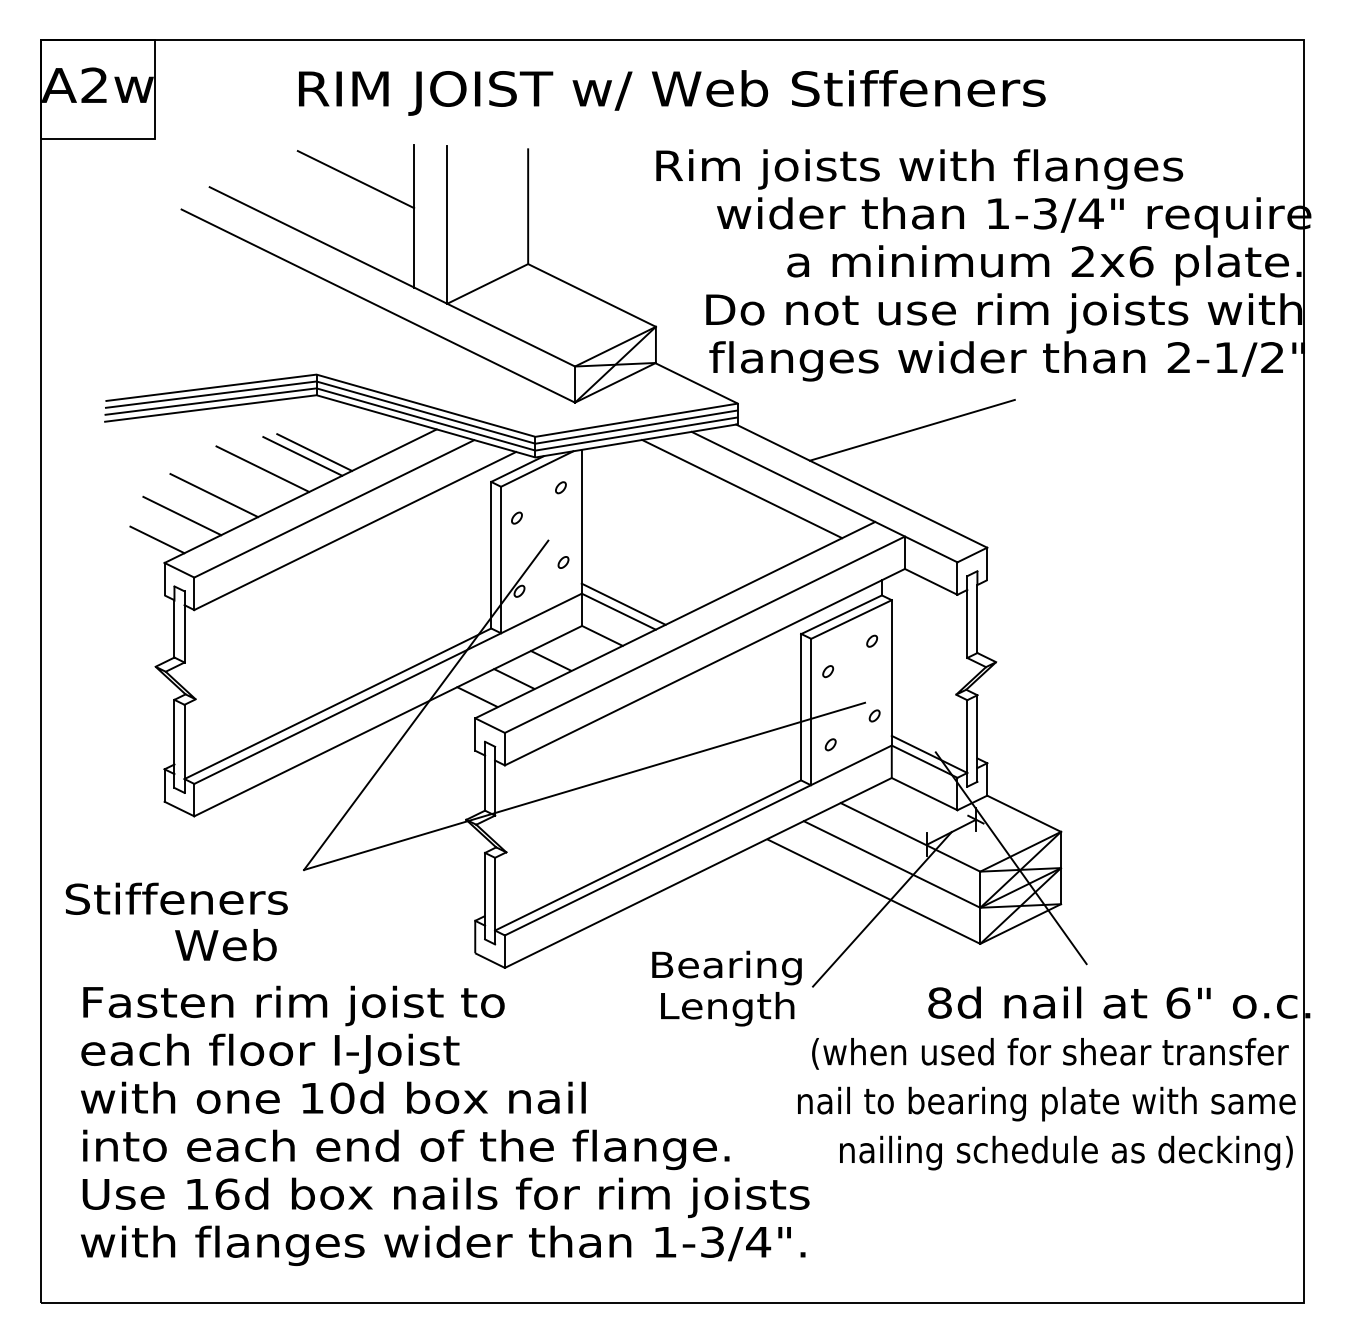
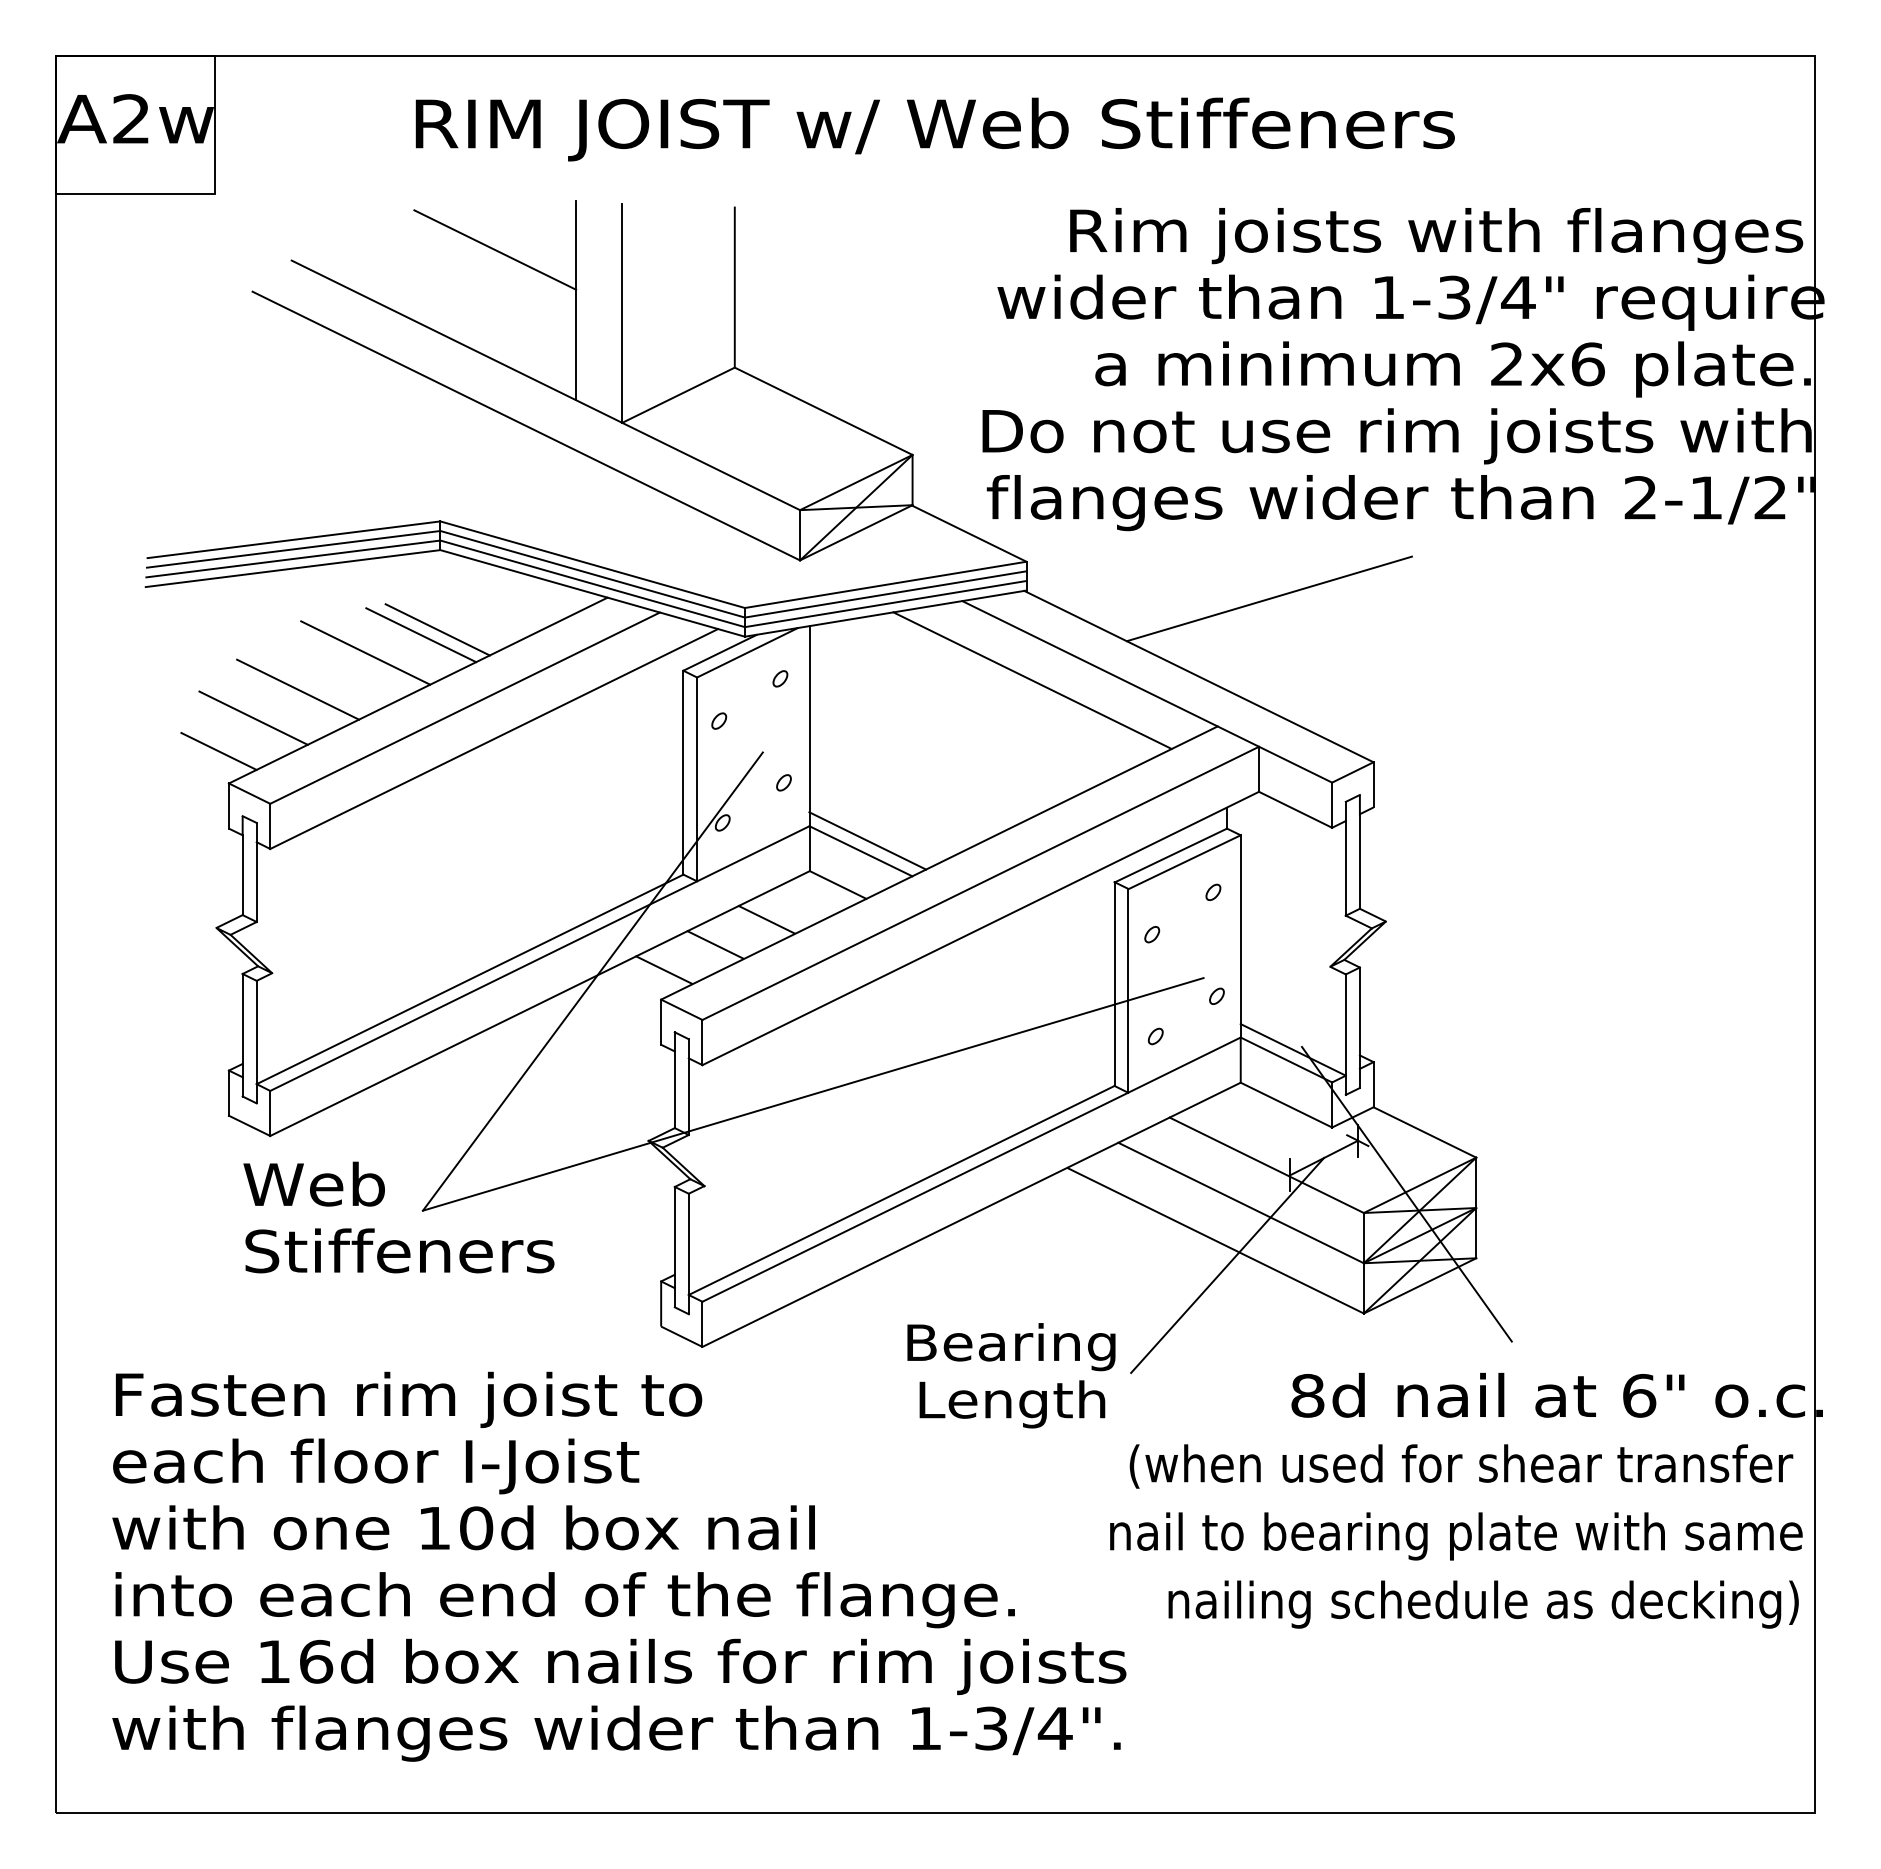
text: (919, 169) -> (1436, 236), moved
text: (176, 898) -> (399, 1250), moved
text: (225, 944) -> (313, 1183), moved

